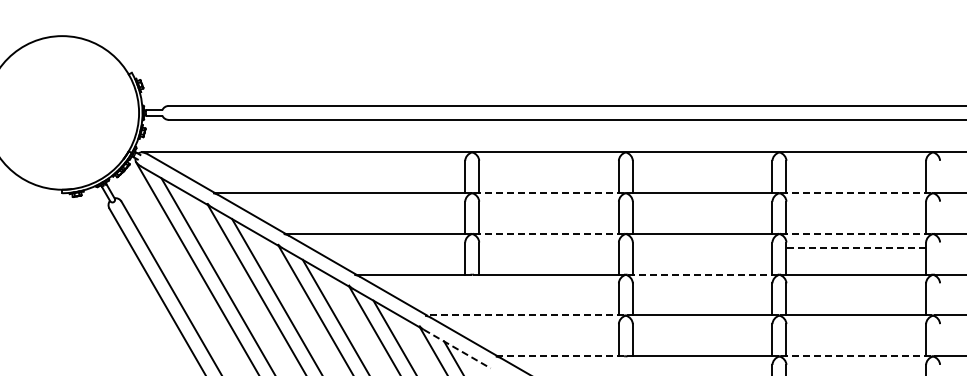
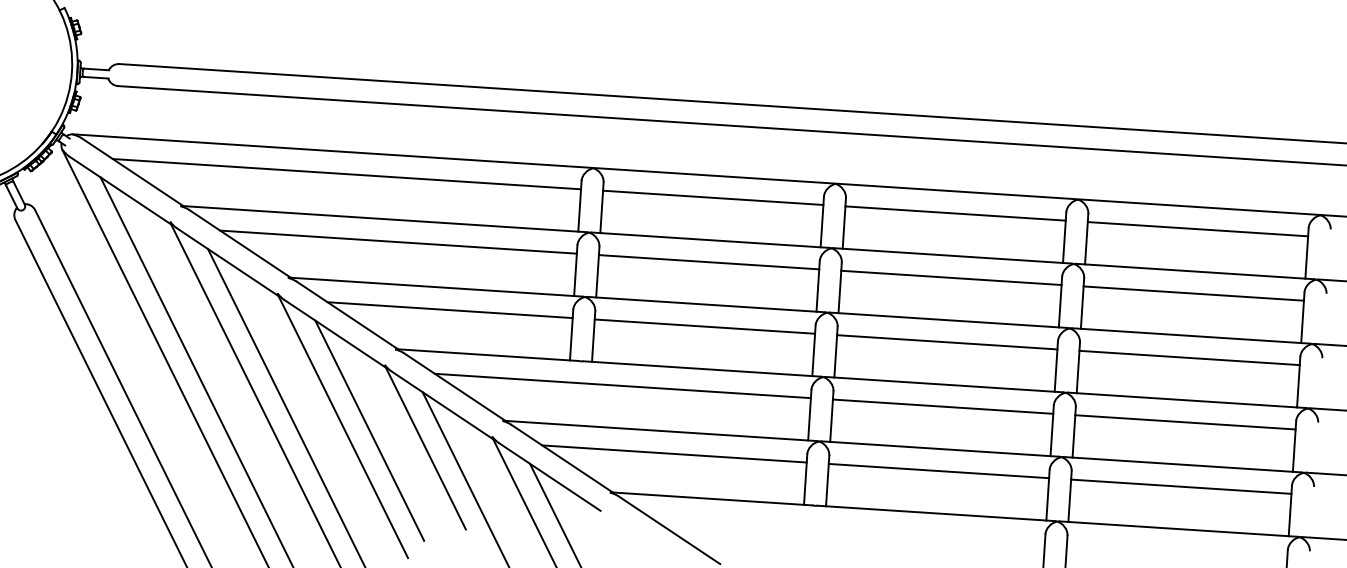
line: (316, 166) -> (346, 174), added
line: (548, 166) -> (712, 198), added
line: (702, 166) -> (955, 214), added
line: (856, 166) -> (1198, 229), added
line: (548, 193) -> (709, 240), dashed -> solid
line: (855, 193) -> (1193, 272), dashed -> solid
line: (352, 206) -> (399, 241), added
line: (548, 206) -> (708, 261), added
line: (702, 206) -> (951, 277), added
line: (856, 206) -> (1194, 292), added
line: (548, 233) -> (705, 304), dashed -> solid
line: (855, 233) -> (1189, 335), dashed -> solid
line: (387, 247) -> (450, 309), added
line: (548, 247) -> (704, 326), added
line: (702, 247) -> (947, 341), added
line: (856, 247) -> (1190, 357), dashed -> solid
line: (702, 274) -> (944, 384), dashed -> solid
line: (499, 288) -> (622, 385), added
line: (702, 288) -> (942, 406), added
line: (856, 288) -> (1185, 422), added
line: (525, 315) -> (660, 431), dashed -> solid
line: (534, 329) -> (673, 454), added
line: (702, 329) -> (938, 471), added
line: (856, 329) -> (1181, 486), added
line: (457, 349) -> (550, 477), dashed -> solid
line: (560, 356) -> (711, 499), dashed -> solid
line: (855, 356) -> (1177, 529), dashed -> solid

